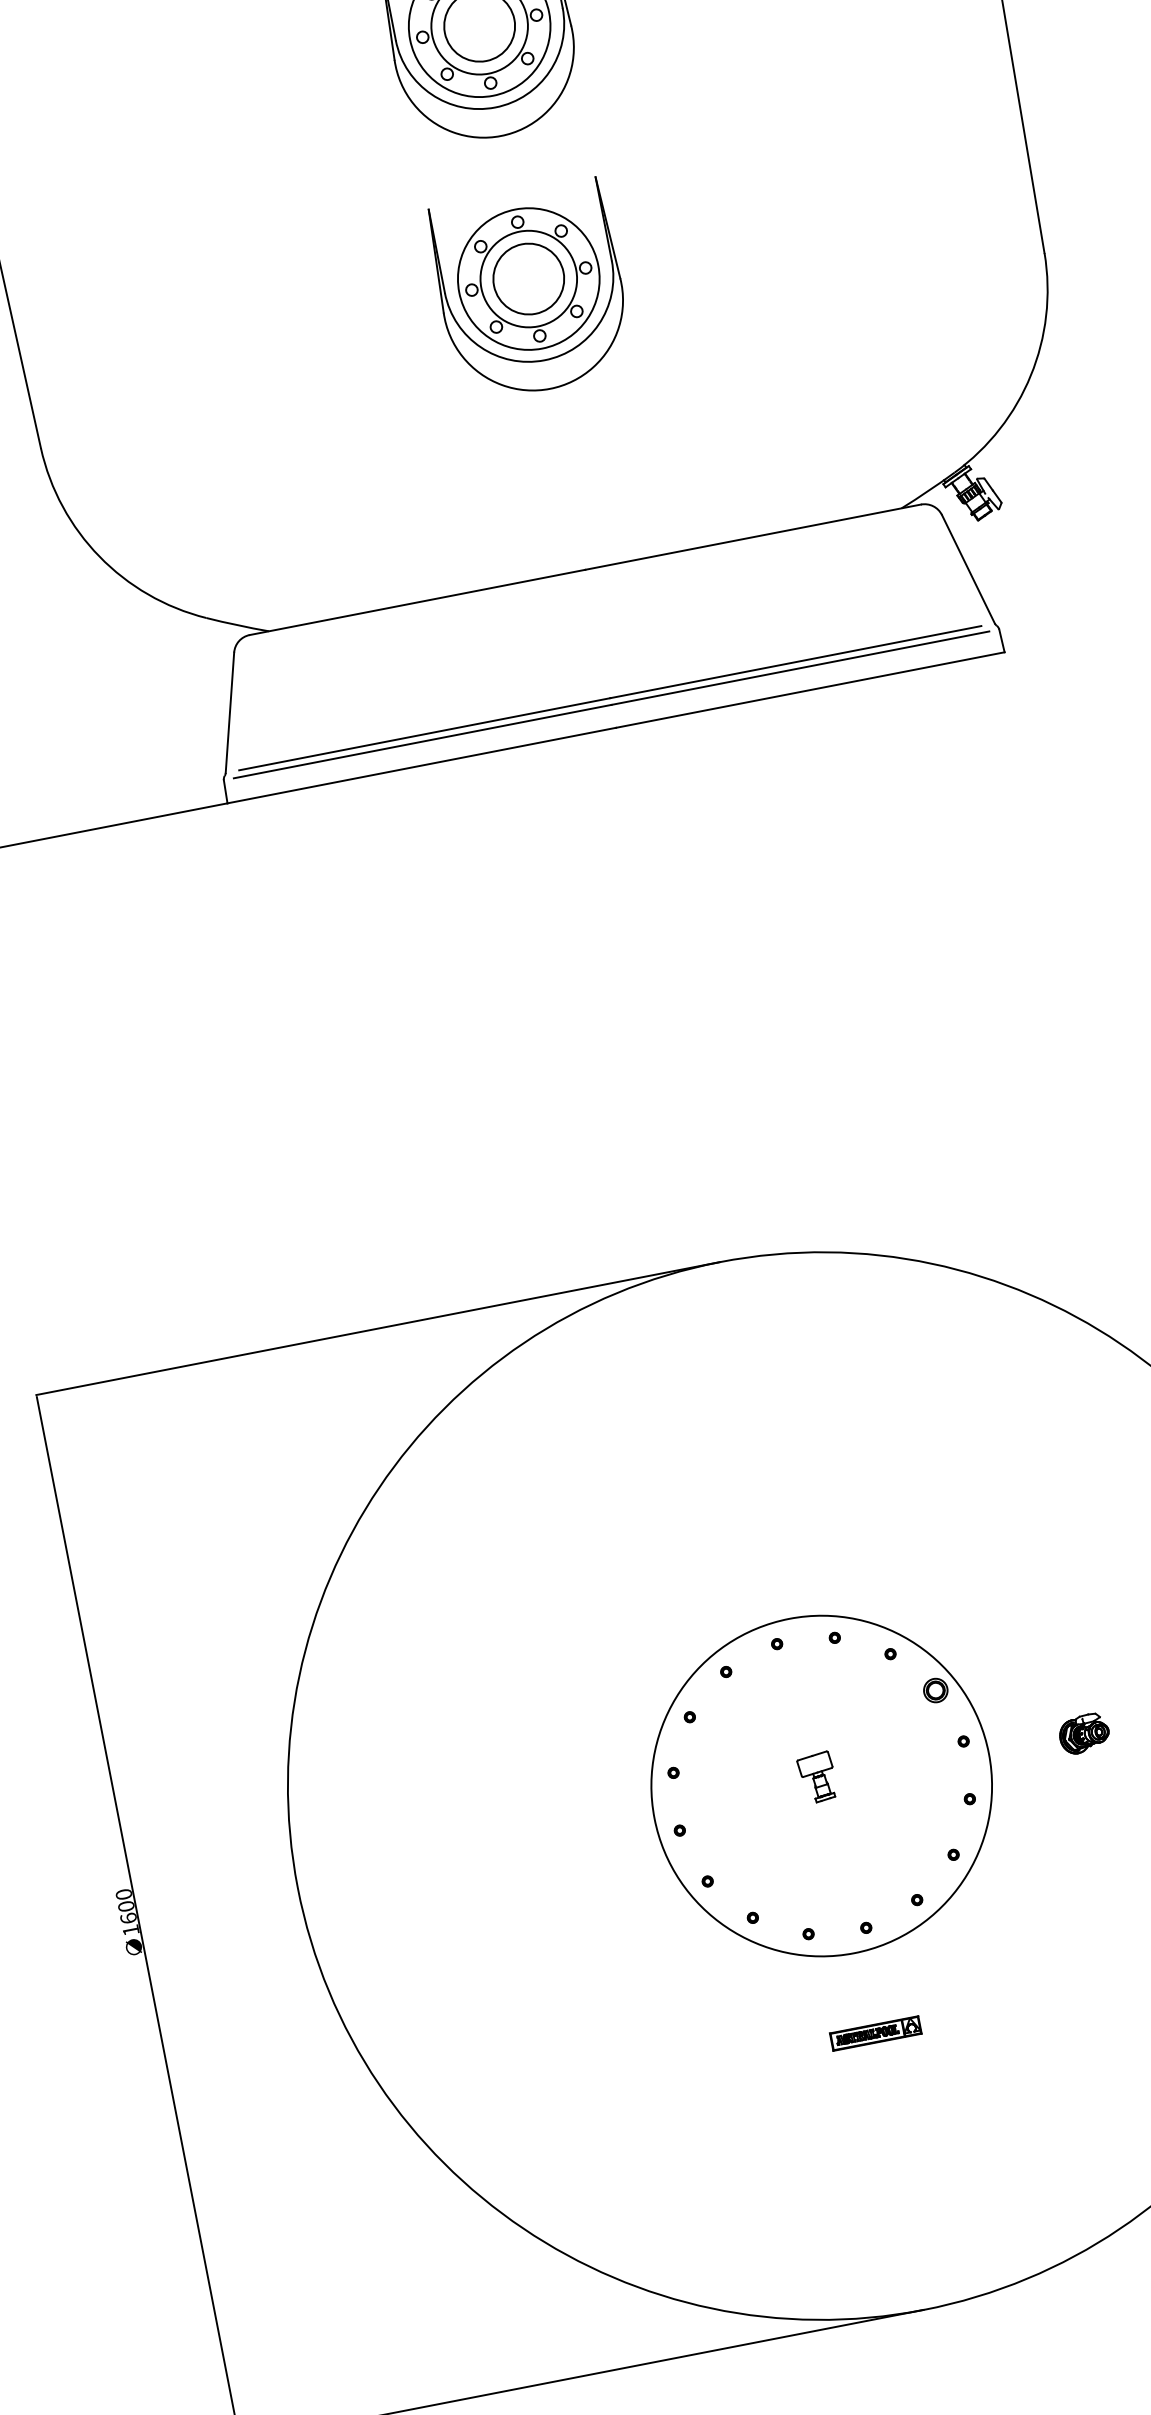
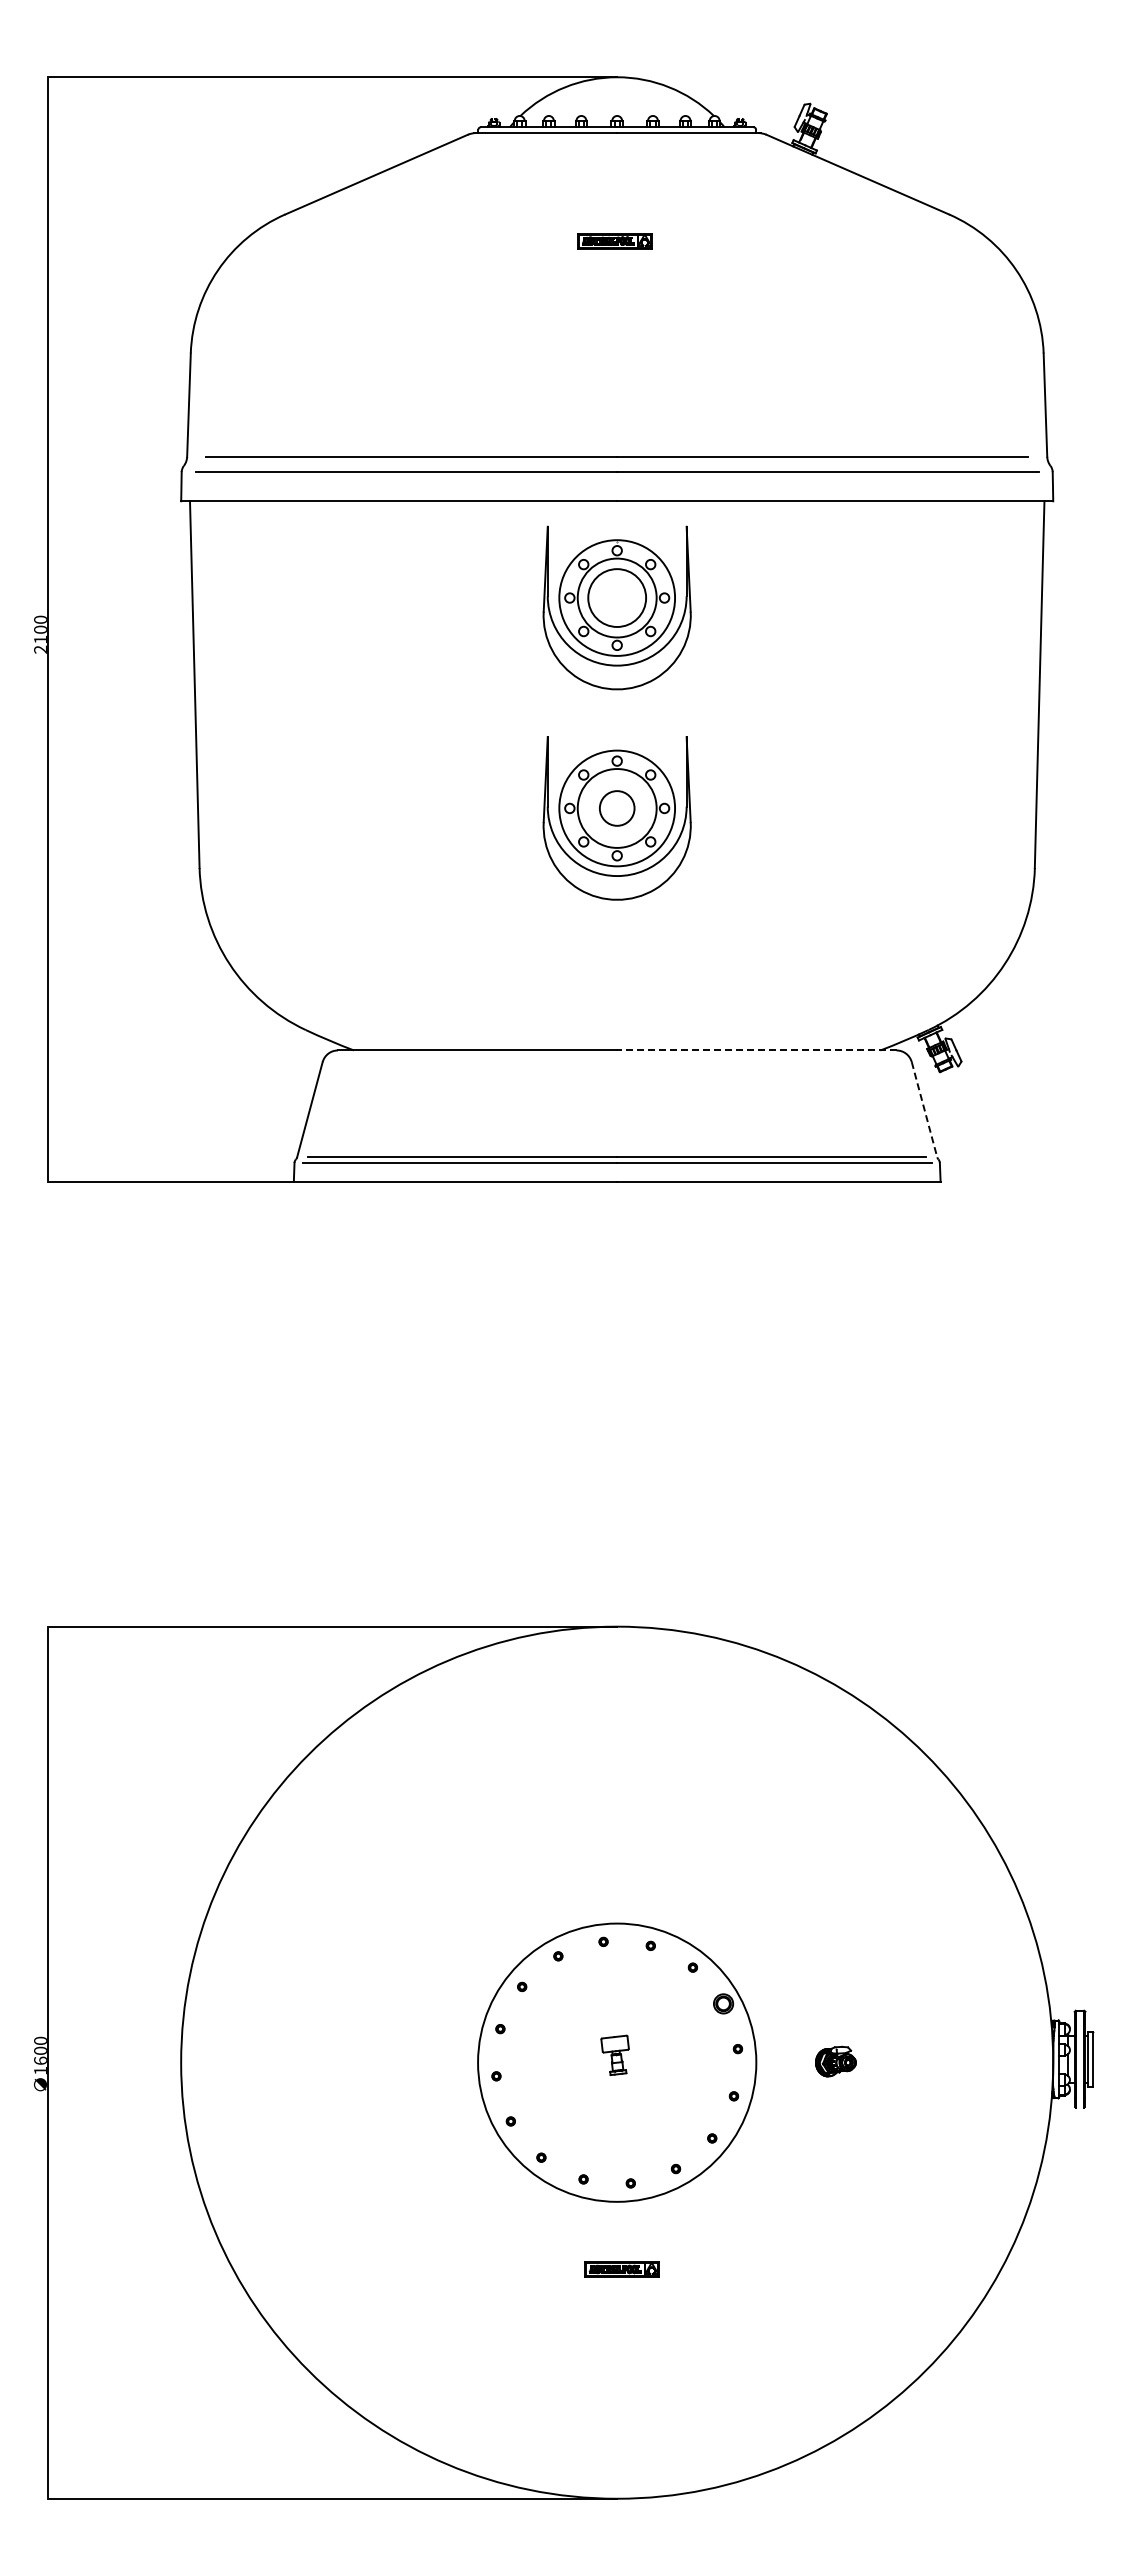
circle: (529, 279) -> (617, 808), size x0.6
line: (752, 537) -> (756, 1050), solid -> dashed
line: (968, 570) -> (924, 1110), solid -> dashed

